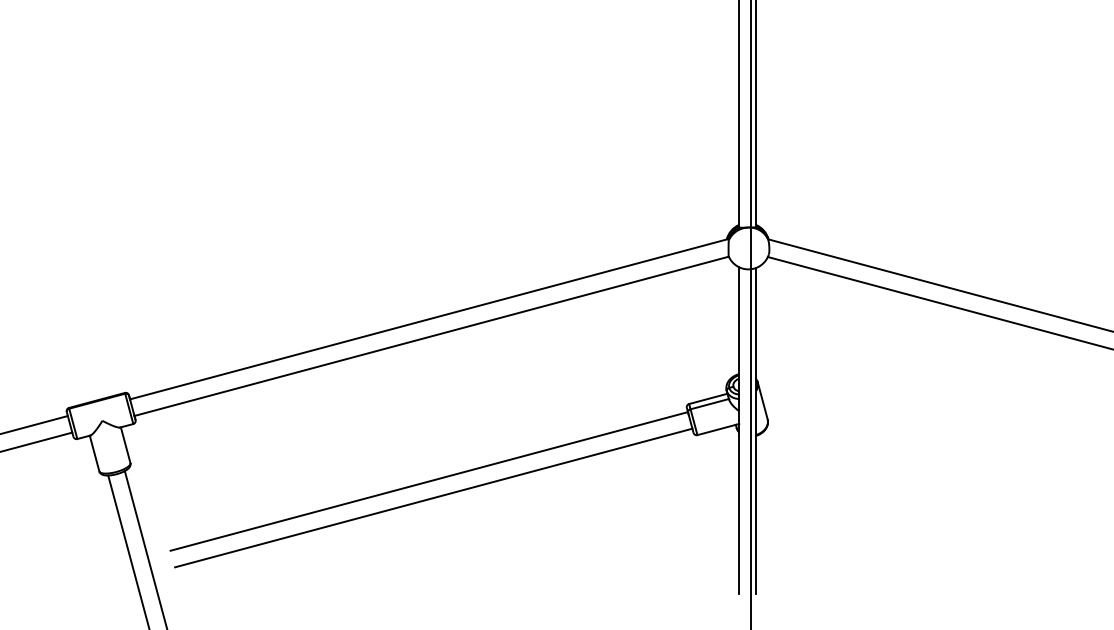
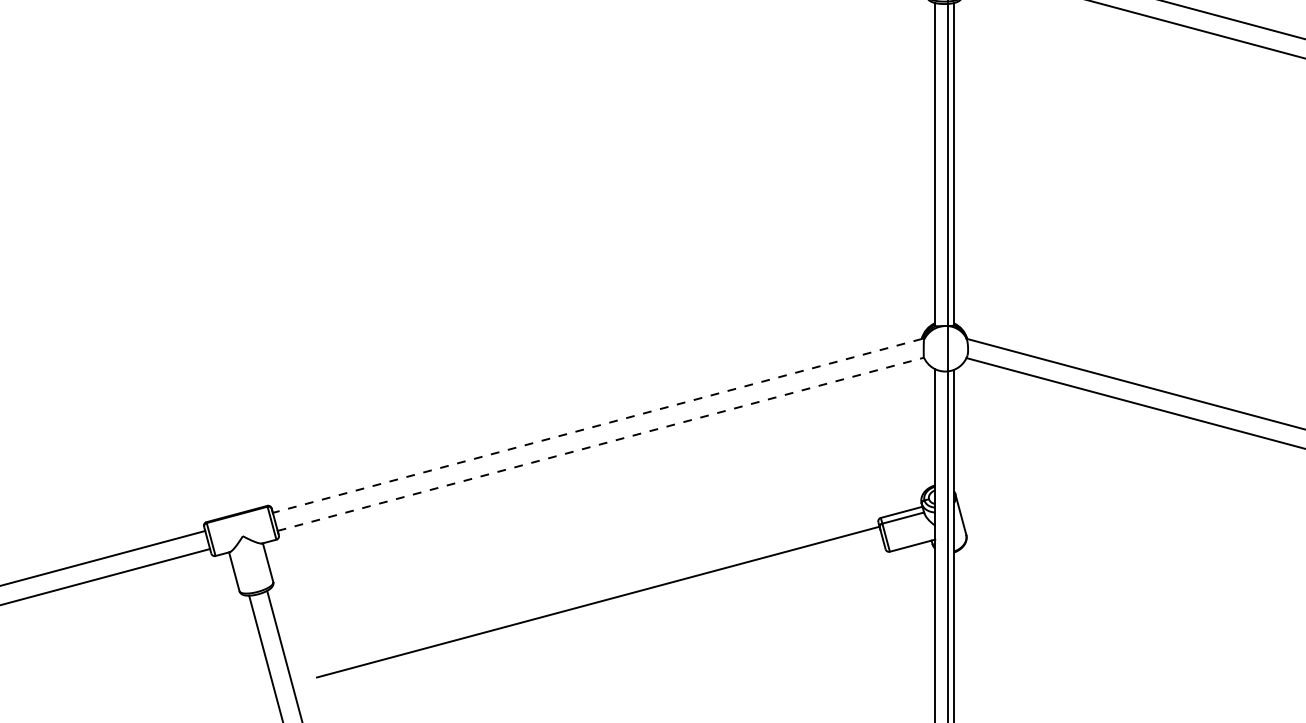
line: (427, 319) -> (596, 426), solid -> dashed
line: (431, 336) -> (600, 444), solid -> dashed
line: (433, 497) -> (602, 619), removed

